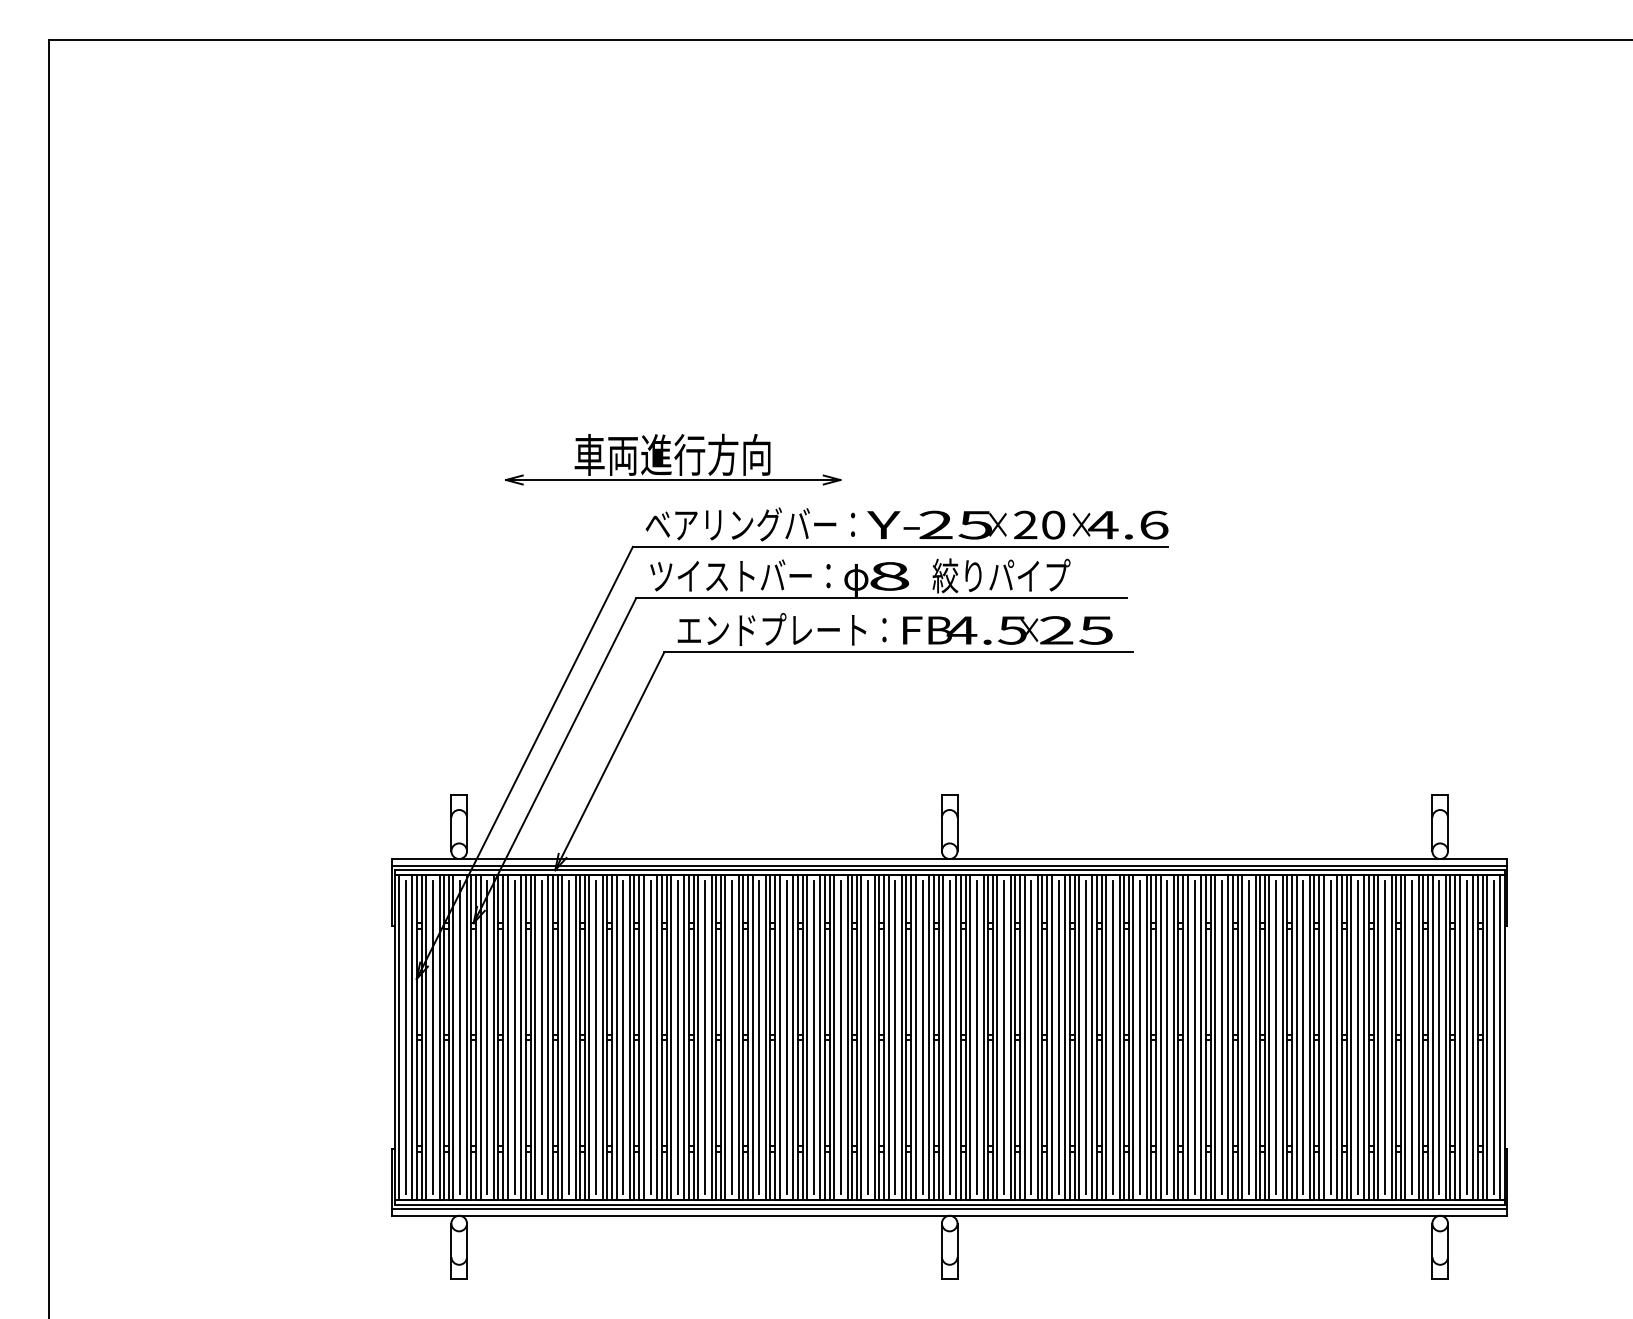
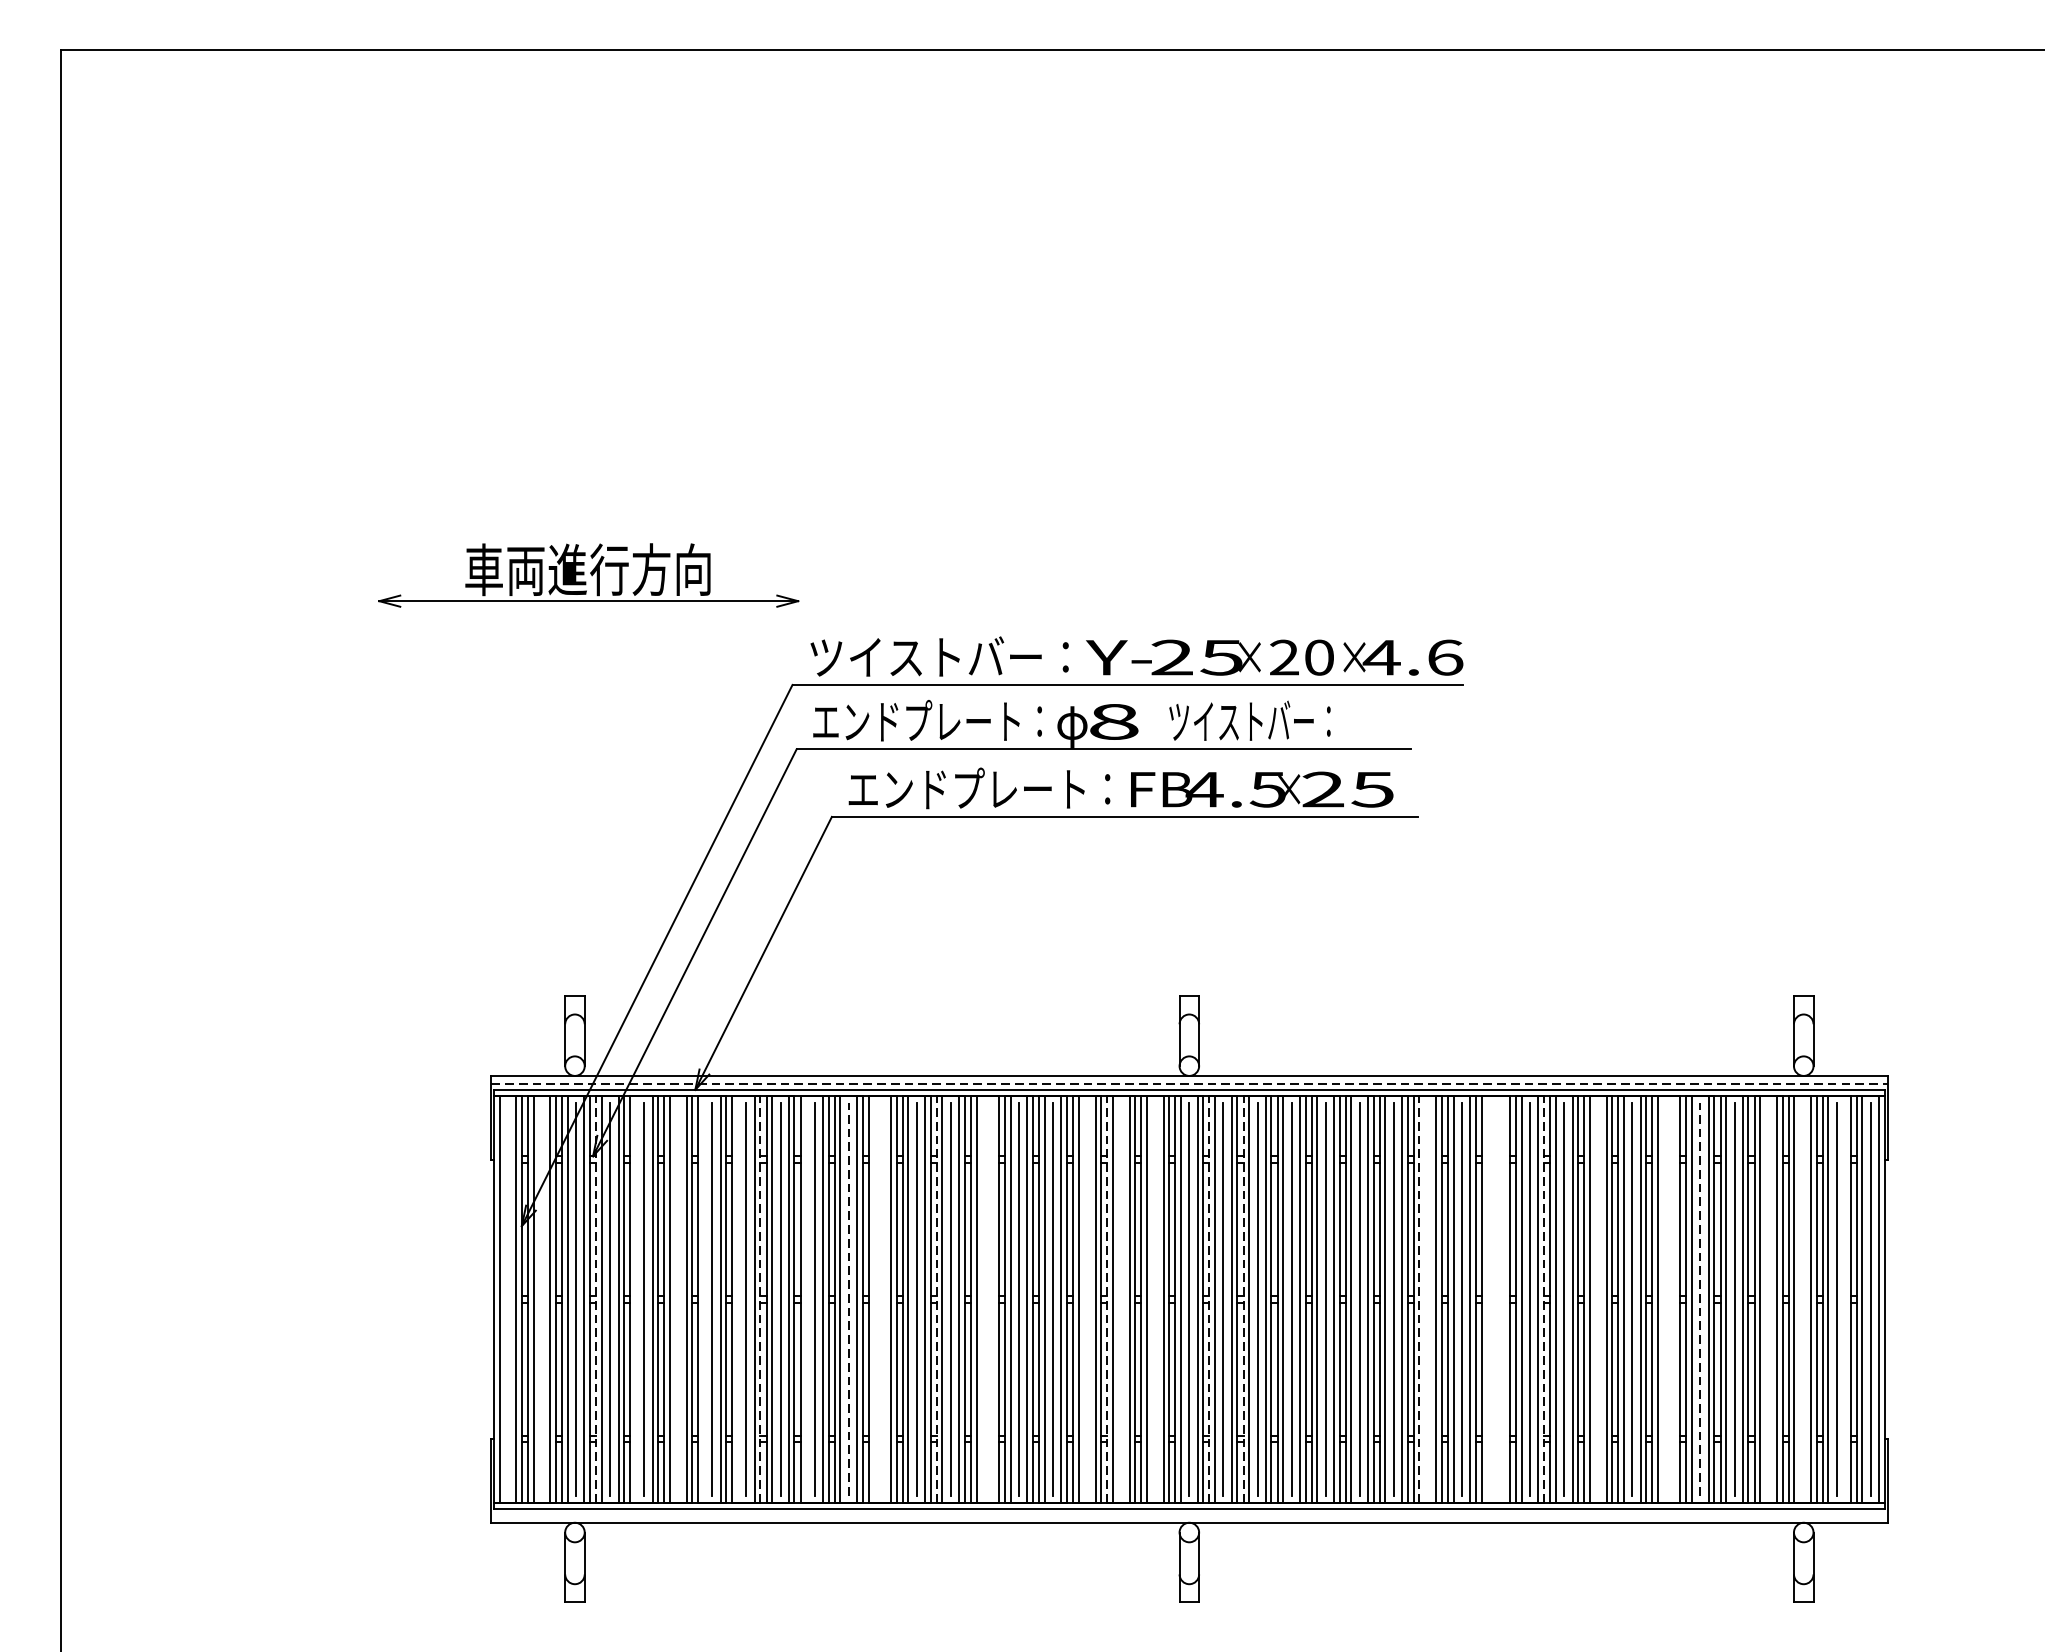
part: (673, 459) -> (589, 575), moved
text: (750, 524) -> (939, 656), ベアリングバー： -> ツイストバー：
text: (740, 574) -> (927, 719), ツイストバー： -> エンドプレート：
text: (1001, 575) -> (1254, 720), 絞りパイプ -> ツイストバー：
line: (950, 865) -> (1190, 1084), solid -> dashed
line: (476, 1036) -> (596, 1298), solid -> dashed
line: (607, 1036) -> (760, 1298), solid -> dashed
line: (748, 1036) -> (937, 1298), solid -> dashed
line: (884, 1036) -> (1107, 1298), solid -> dashed
line: (965, 1036) -> (1209, 1298), solid -> dashed
line: (992, 1036) -> (1242, 1298), solid -> dashed
line: (1133, 1036) -> (1419, 1298), solid -> dashed
line: (1232, 1036) -> (1543, 1298), solid -> dashed
line: (405, 1037) -> (507, 1299), removed
line: (432, 1037) -> (541, 1299), removed
line: (507, 1037) -> (635, 1299), removed
line: (541, 1037) -> (678, 1299), removed
line: (562, 1037) -> (704, 1299), removed
line: (589, 1037) -> (738, 1299), removed
line: (643, 1037) -> (805, 1299), removed
line: (677, 1037) -> (848, 1299), solid -> dashed
line: (698, 1037) -> (874, 1299), removed
line: (704, 1037) -> (882, 1299), removed
line: (786, 1037) -> (984, 1299), removed
line: (793, 1037) -> (993, 1299), removed
line: (868, 1037) -> (1087, 1299), removed
line: (895, 1037) -> (1121, 1299), removed
line: (922, 1037) -> (1155, 1299), removed
line: (1140, 1037) -> (1428, 1299), removed
line: (1187, 1037) -> (1487, 1299), removed
line: (1194, 1037) -> (1495, 1299), removed
line: (1201, 1037) -> (1504, 1299), removed
line: (1276, 1037) -> (1598, 1299), removed
line: (1330, 1037) -> (1666, 1299), removed
line: (1337, 1037) -> (1675, 1299), removed
line: (1357, 1037) -> (1700, 1299), solid -> dashed
line: (1412, 1037) -> (1769, 1299), removed
line: (1439, 1037) -> (1802, 1299), removed
line: (1473, 1037) -> (1845, 1299), removed
line: (949, 1209) -> (1189, 1514), removed

